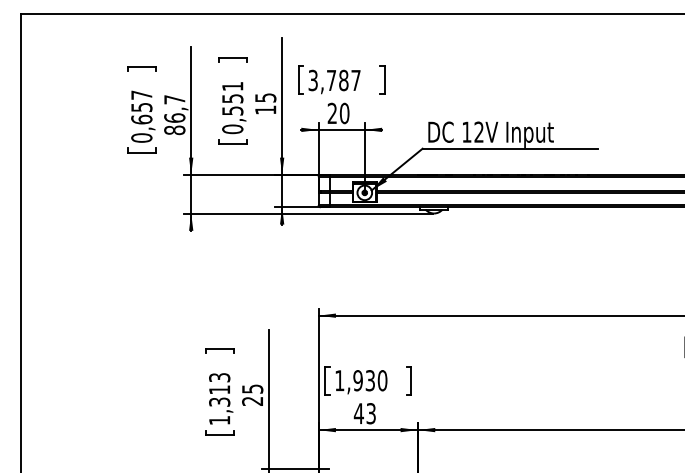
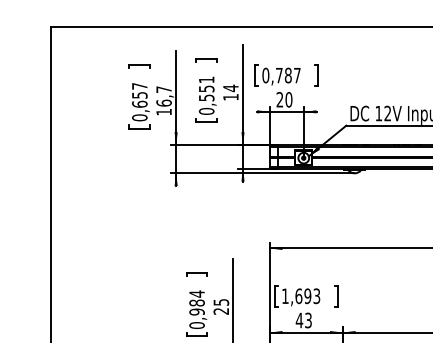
text: (313, 80) -> (266, 75), 3,787 -> 0,787
text: (265, 97) -> (230, 88), 15 -> 14
text: (174, 130) -> (163, 112), 86,7 -> 16,7
text: (370, 380) -> (307, 296), 1,930 -> 1,693
text: (219, 398) -> (196, 309), 1,313 -> 0,984

